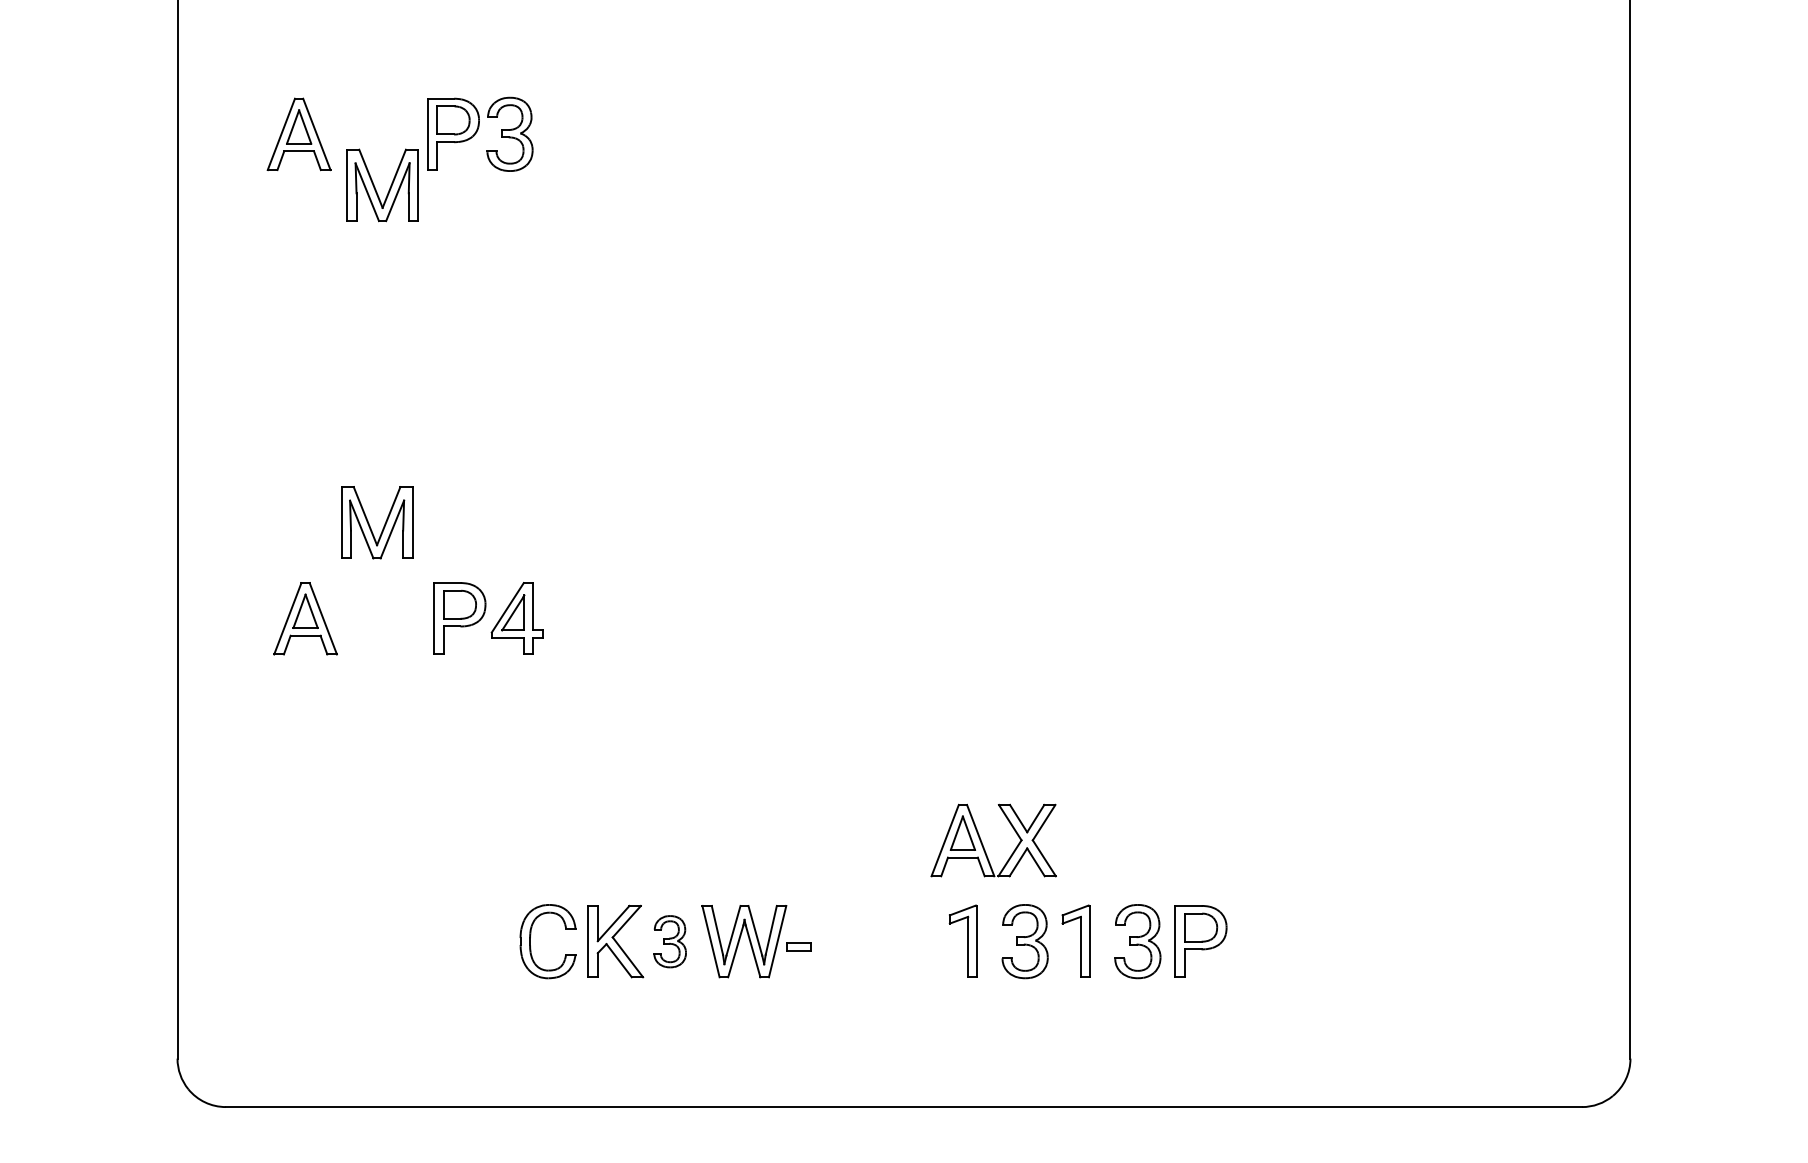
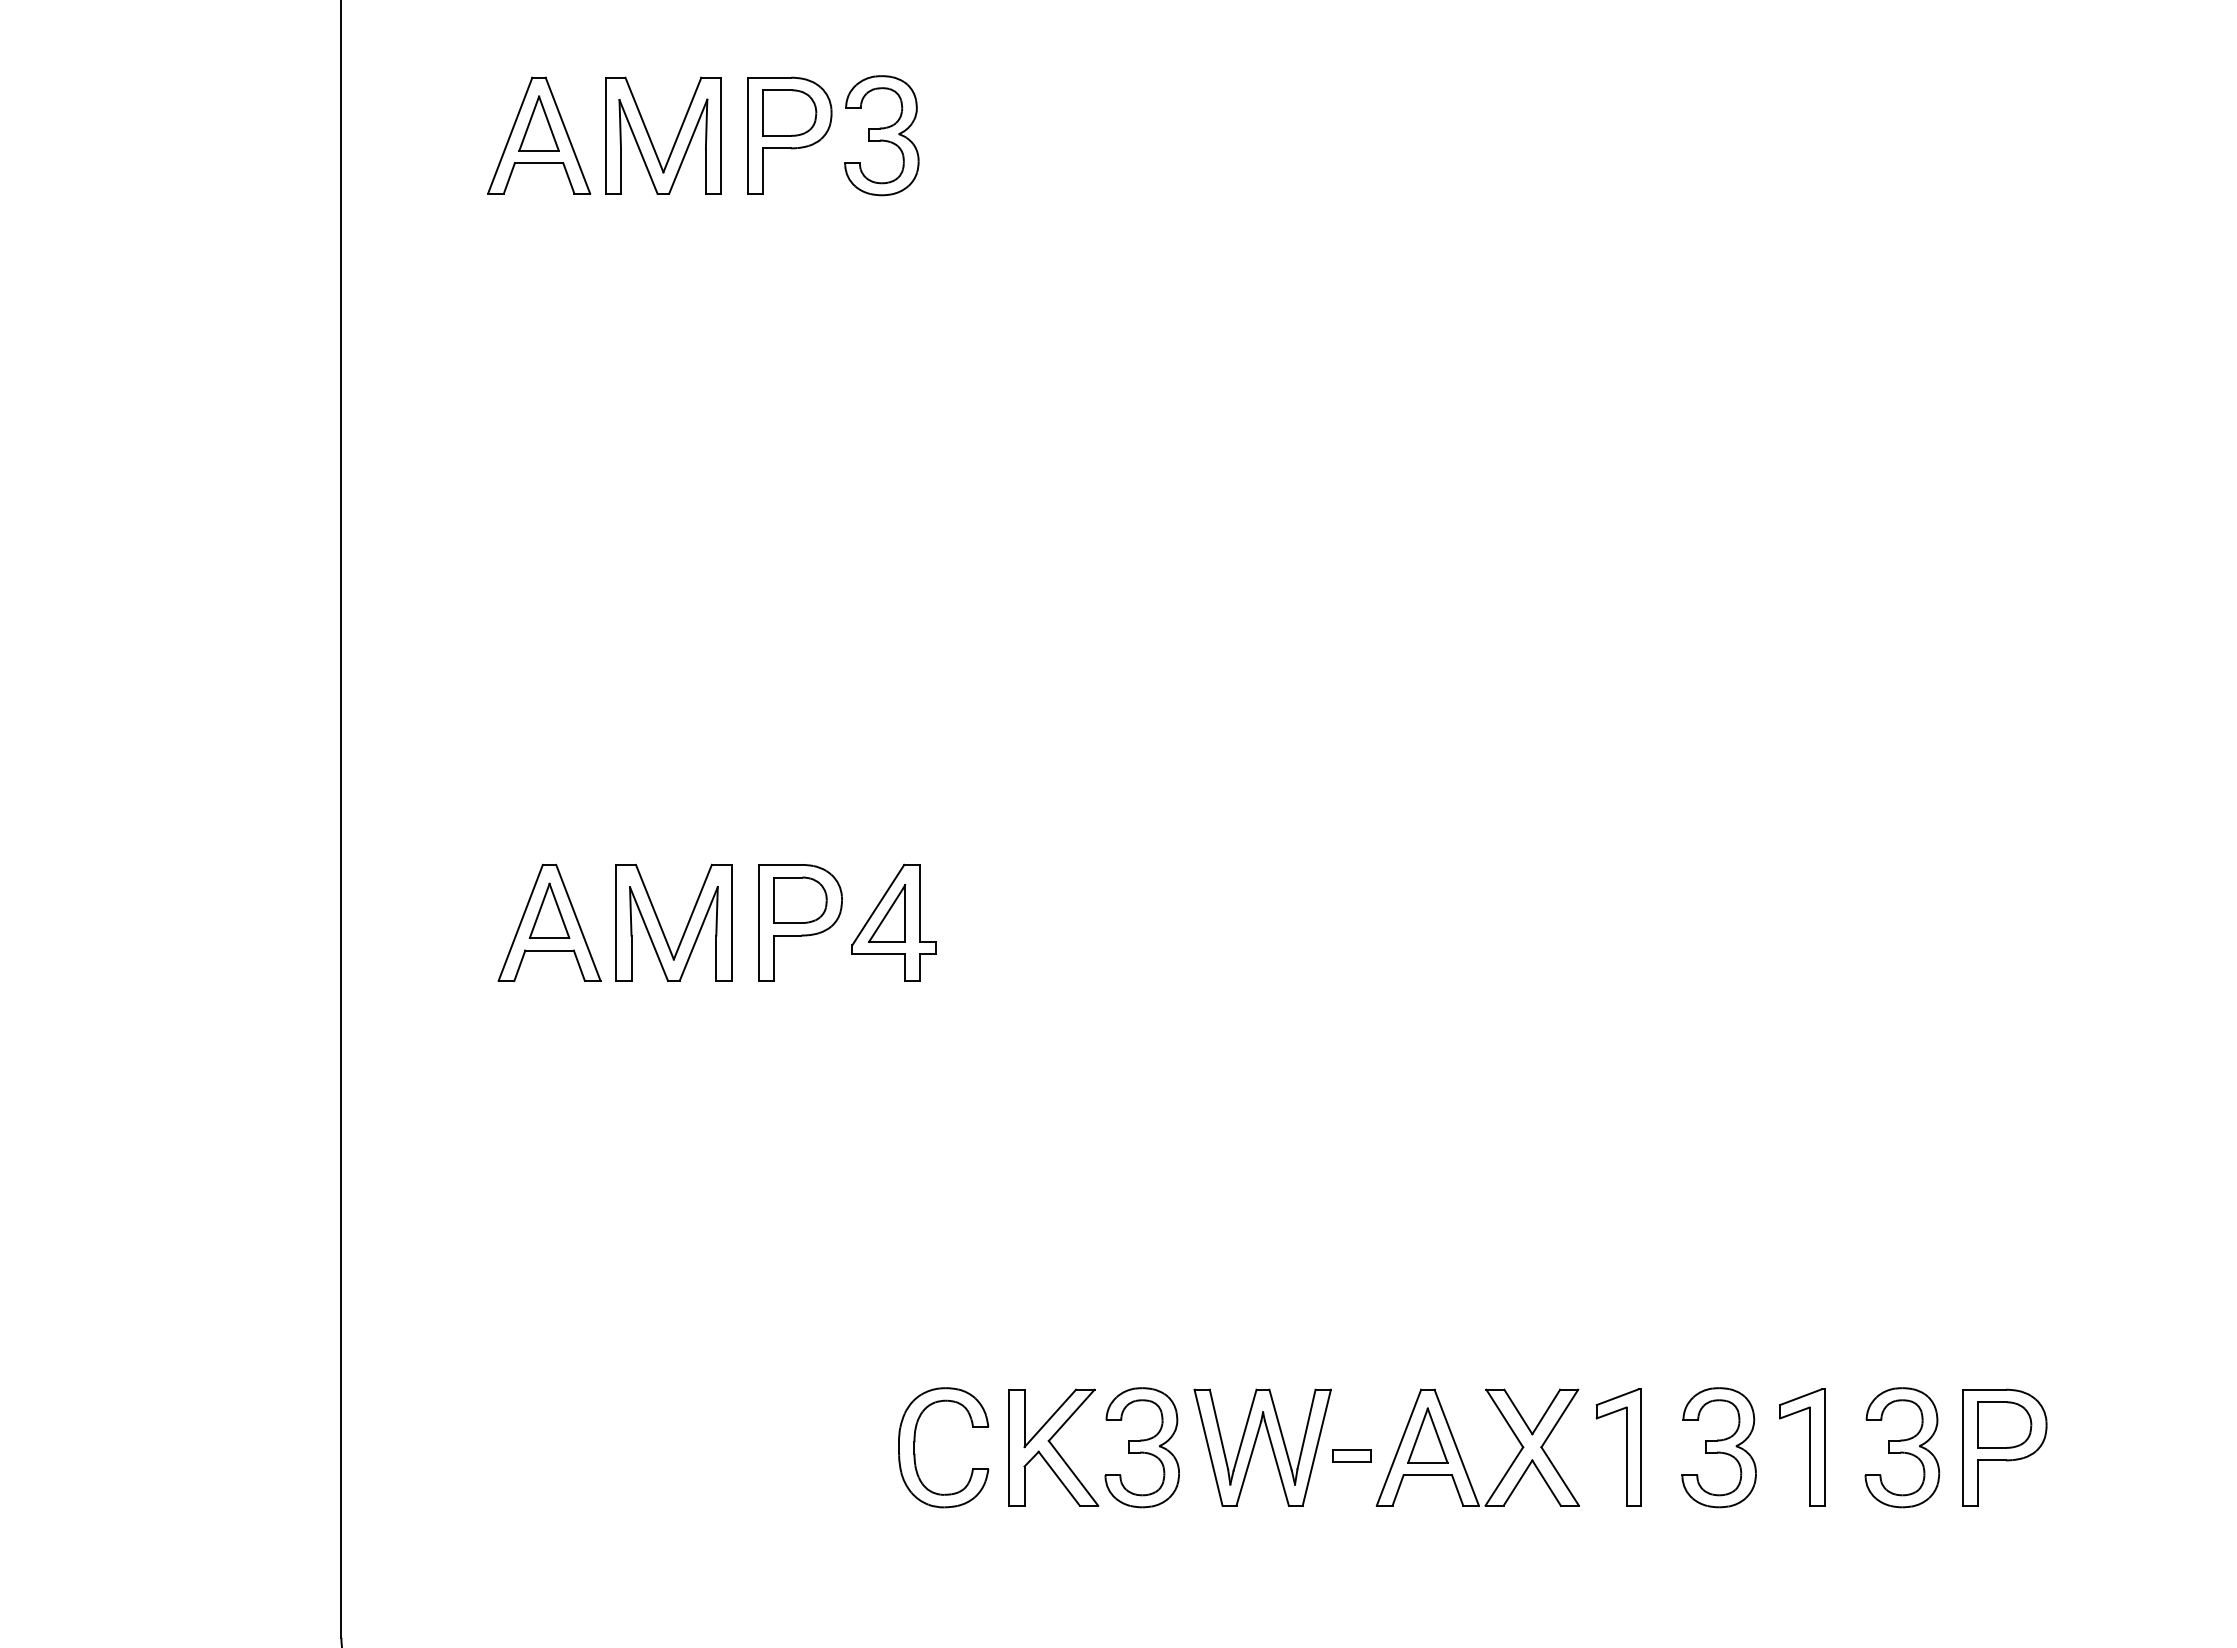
part: (376, 189) -> (653, 142), moved
part: (384, 523) -> (685, 924), moved
part: (983, 844) -> (1461, 1454), moved
part: (669, 941) -> (1141, 1447), size x1.43

